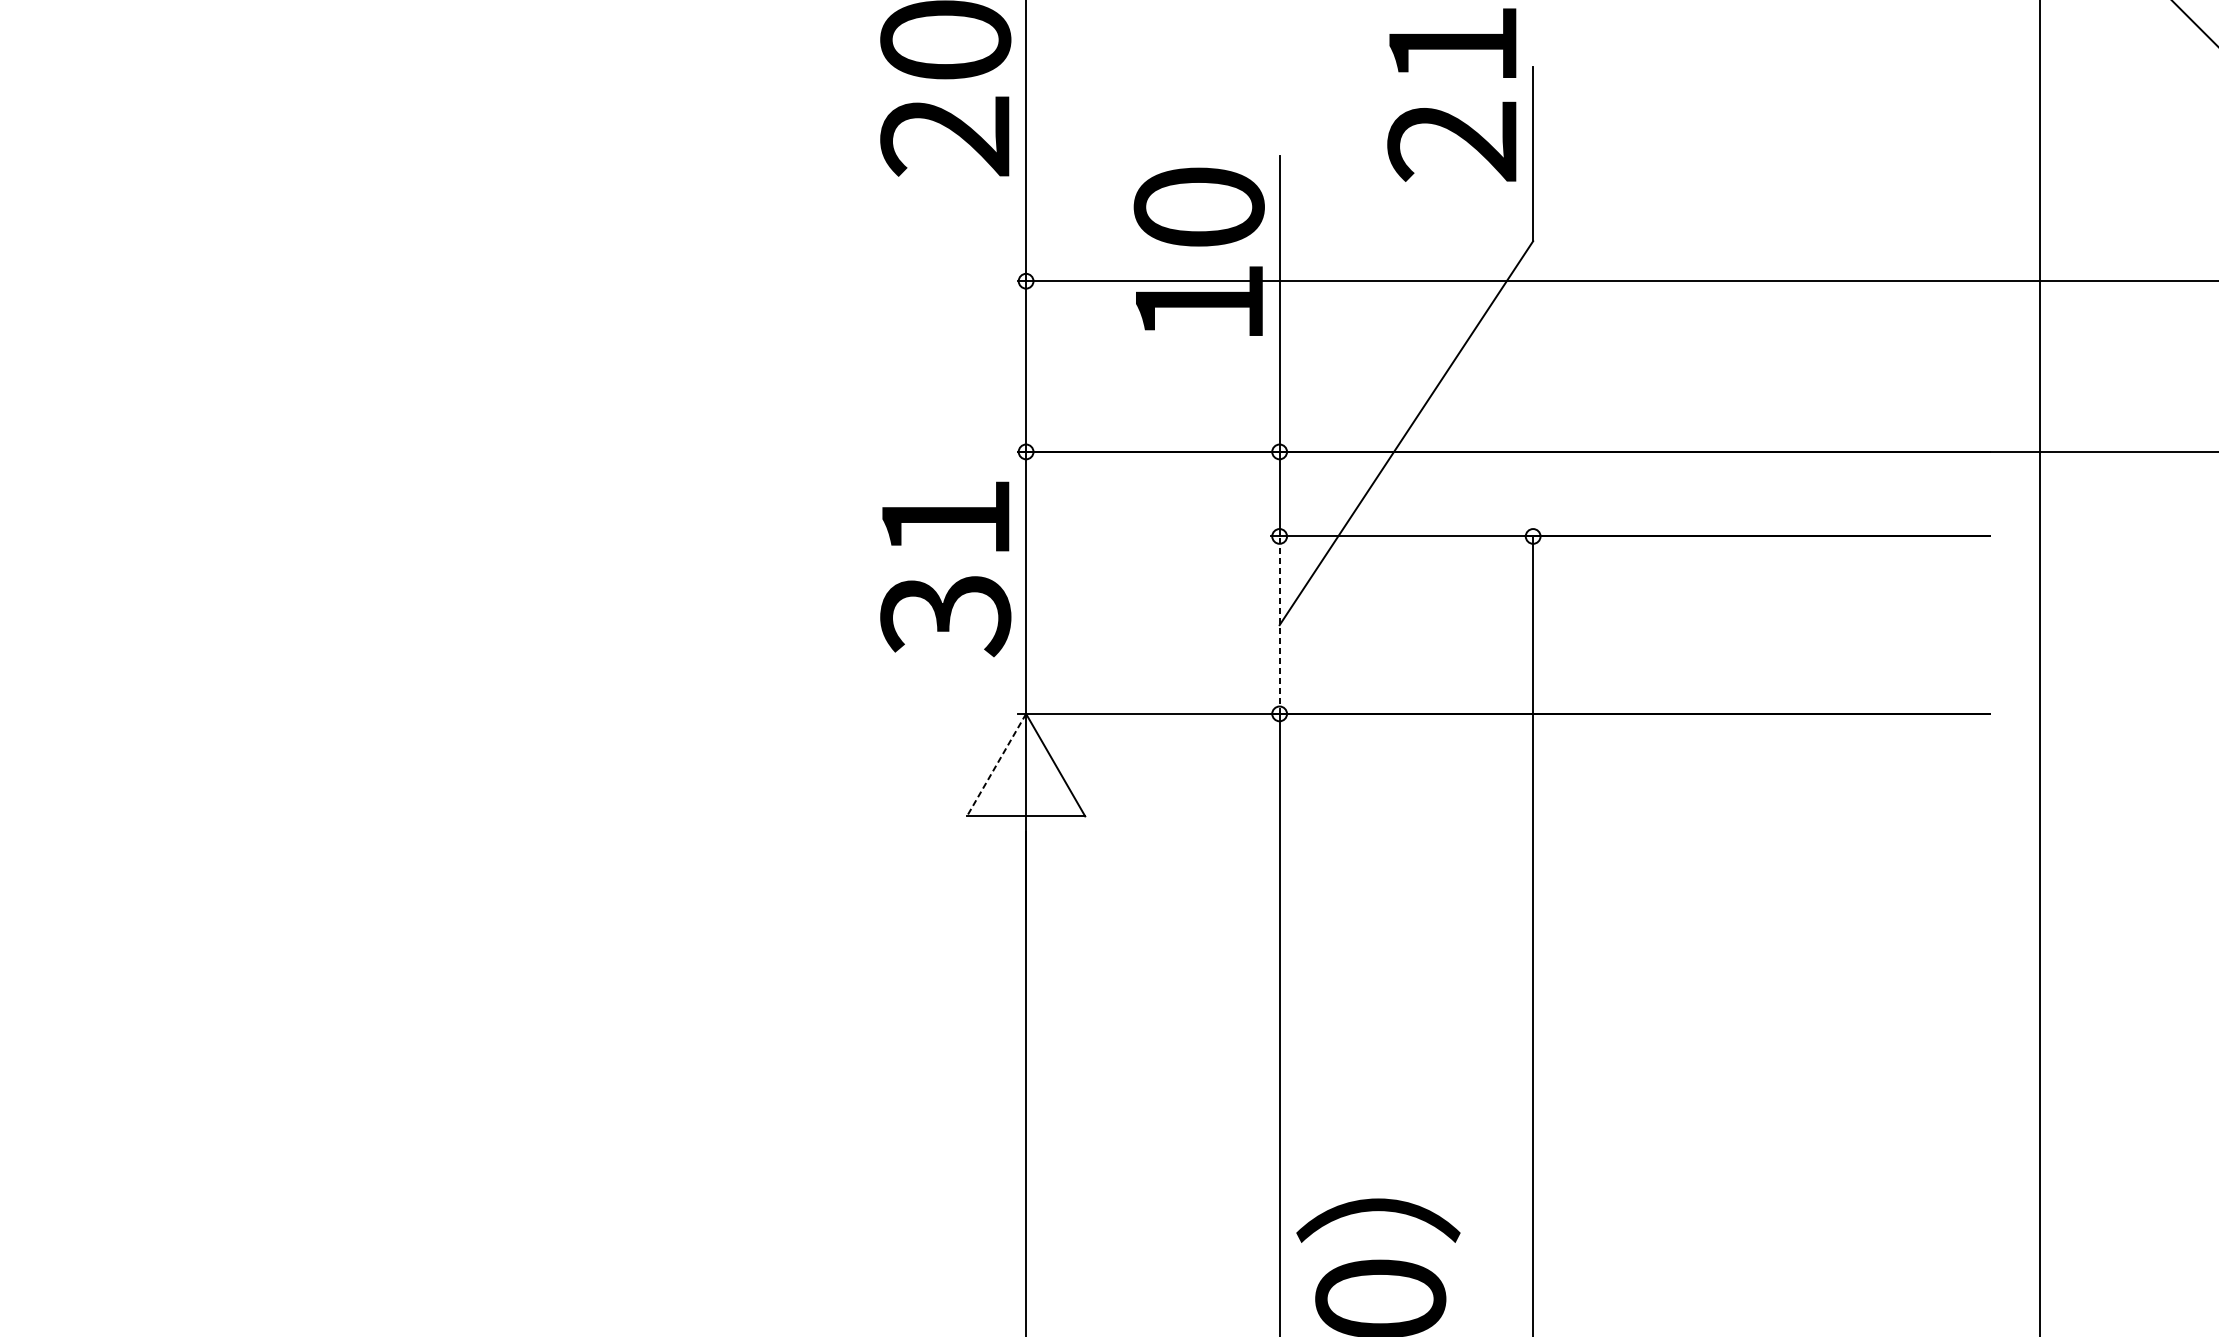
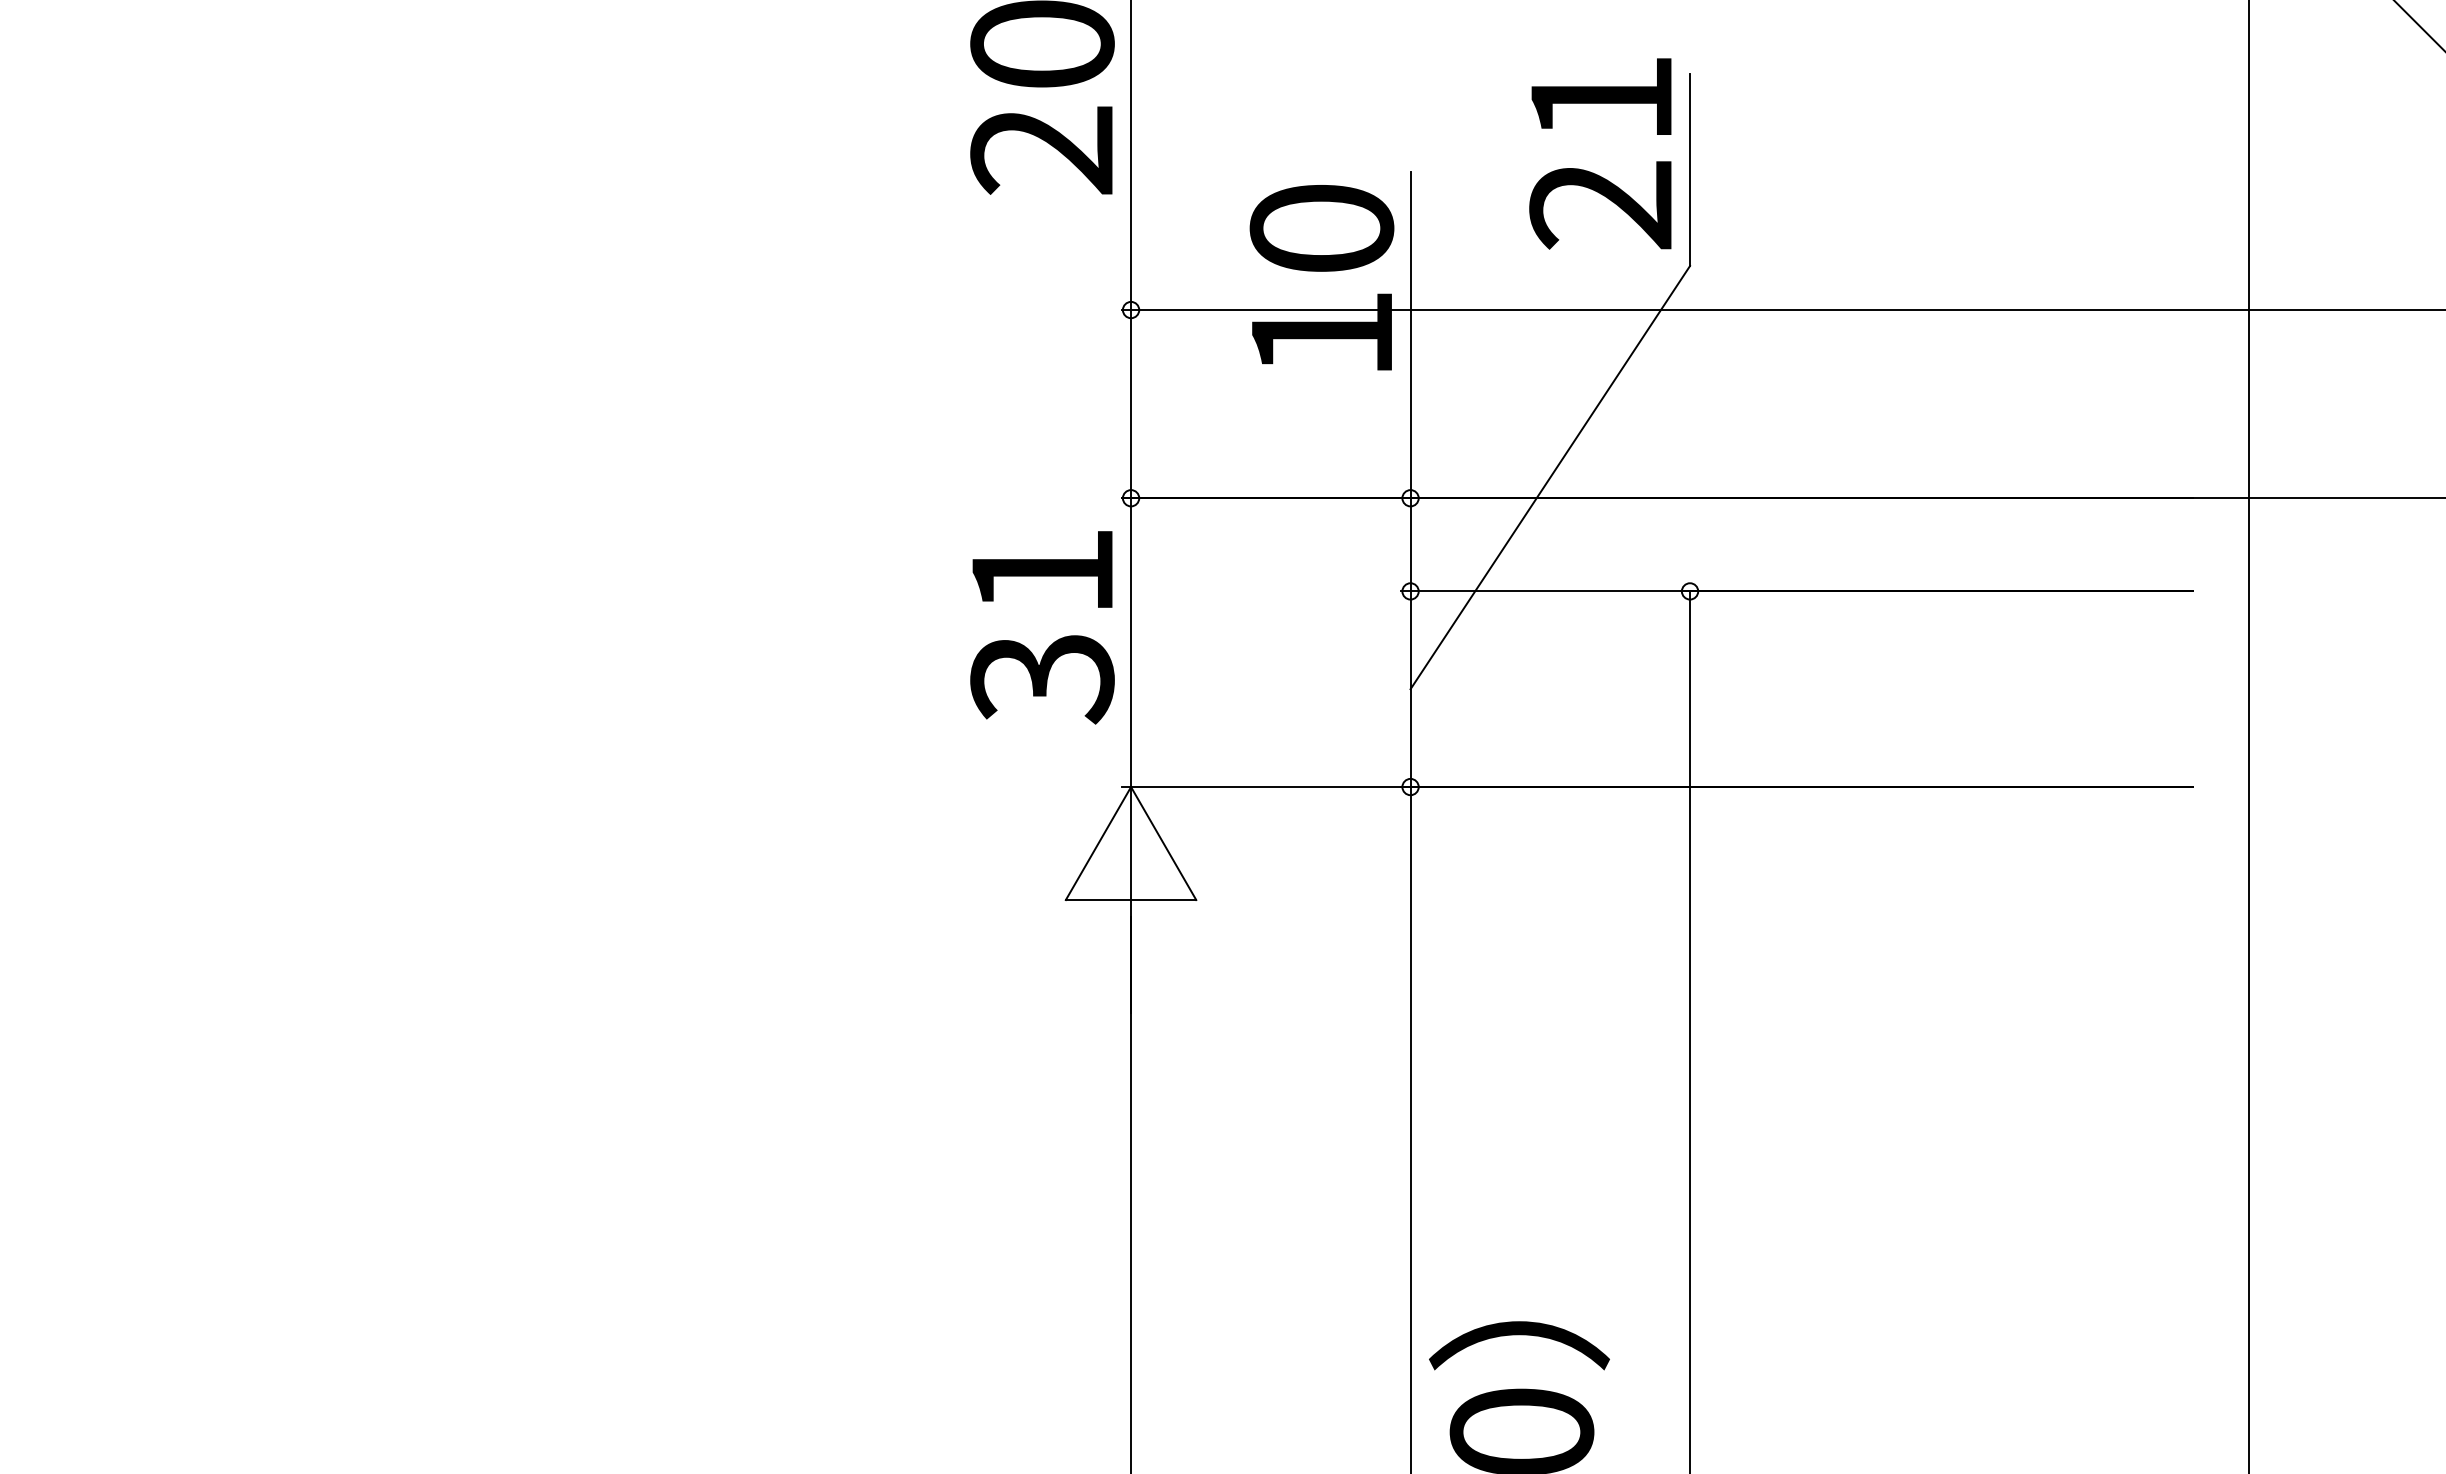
text: (1451, 94) -> (1600, 153), moved
line: (1279, 625) -> (1410, 689), dashed -> solid
line: (996, 765) -> (1098, 843), dashed -> solid

